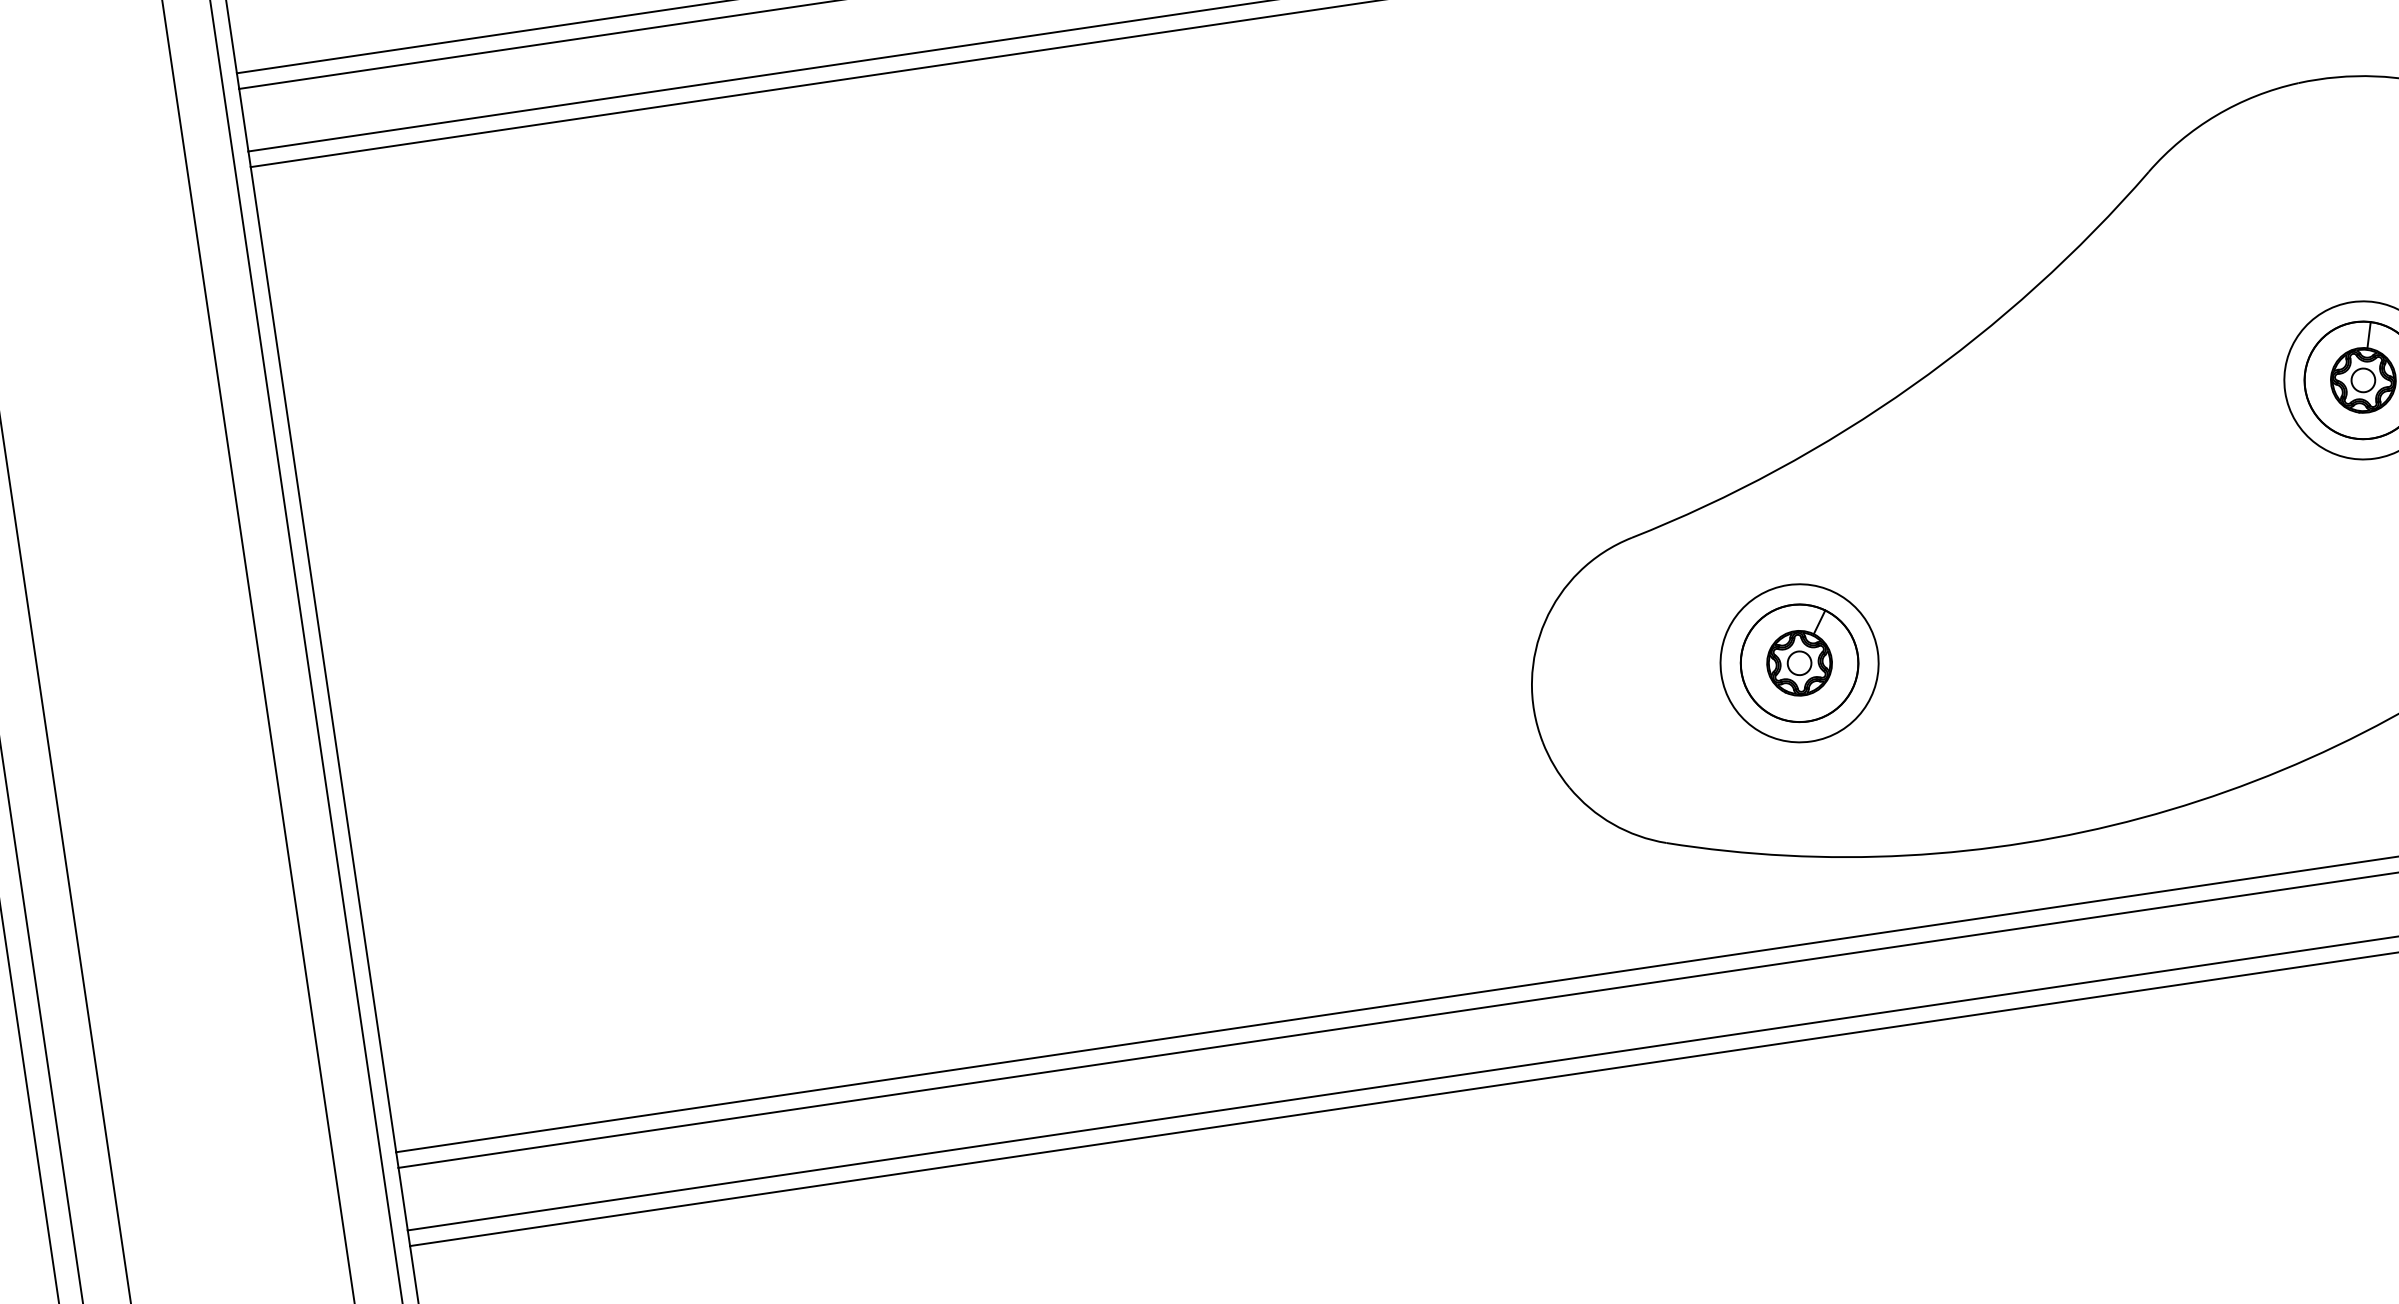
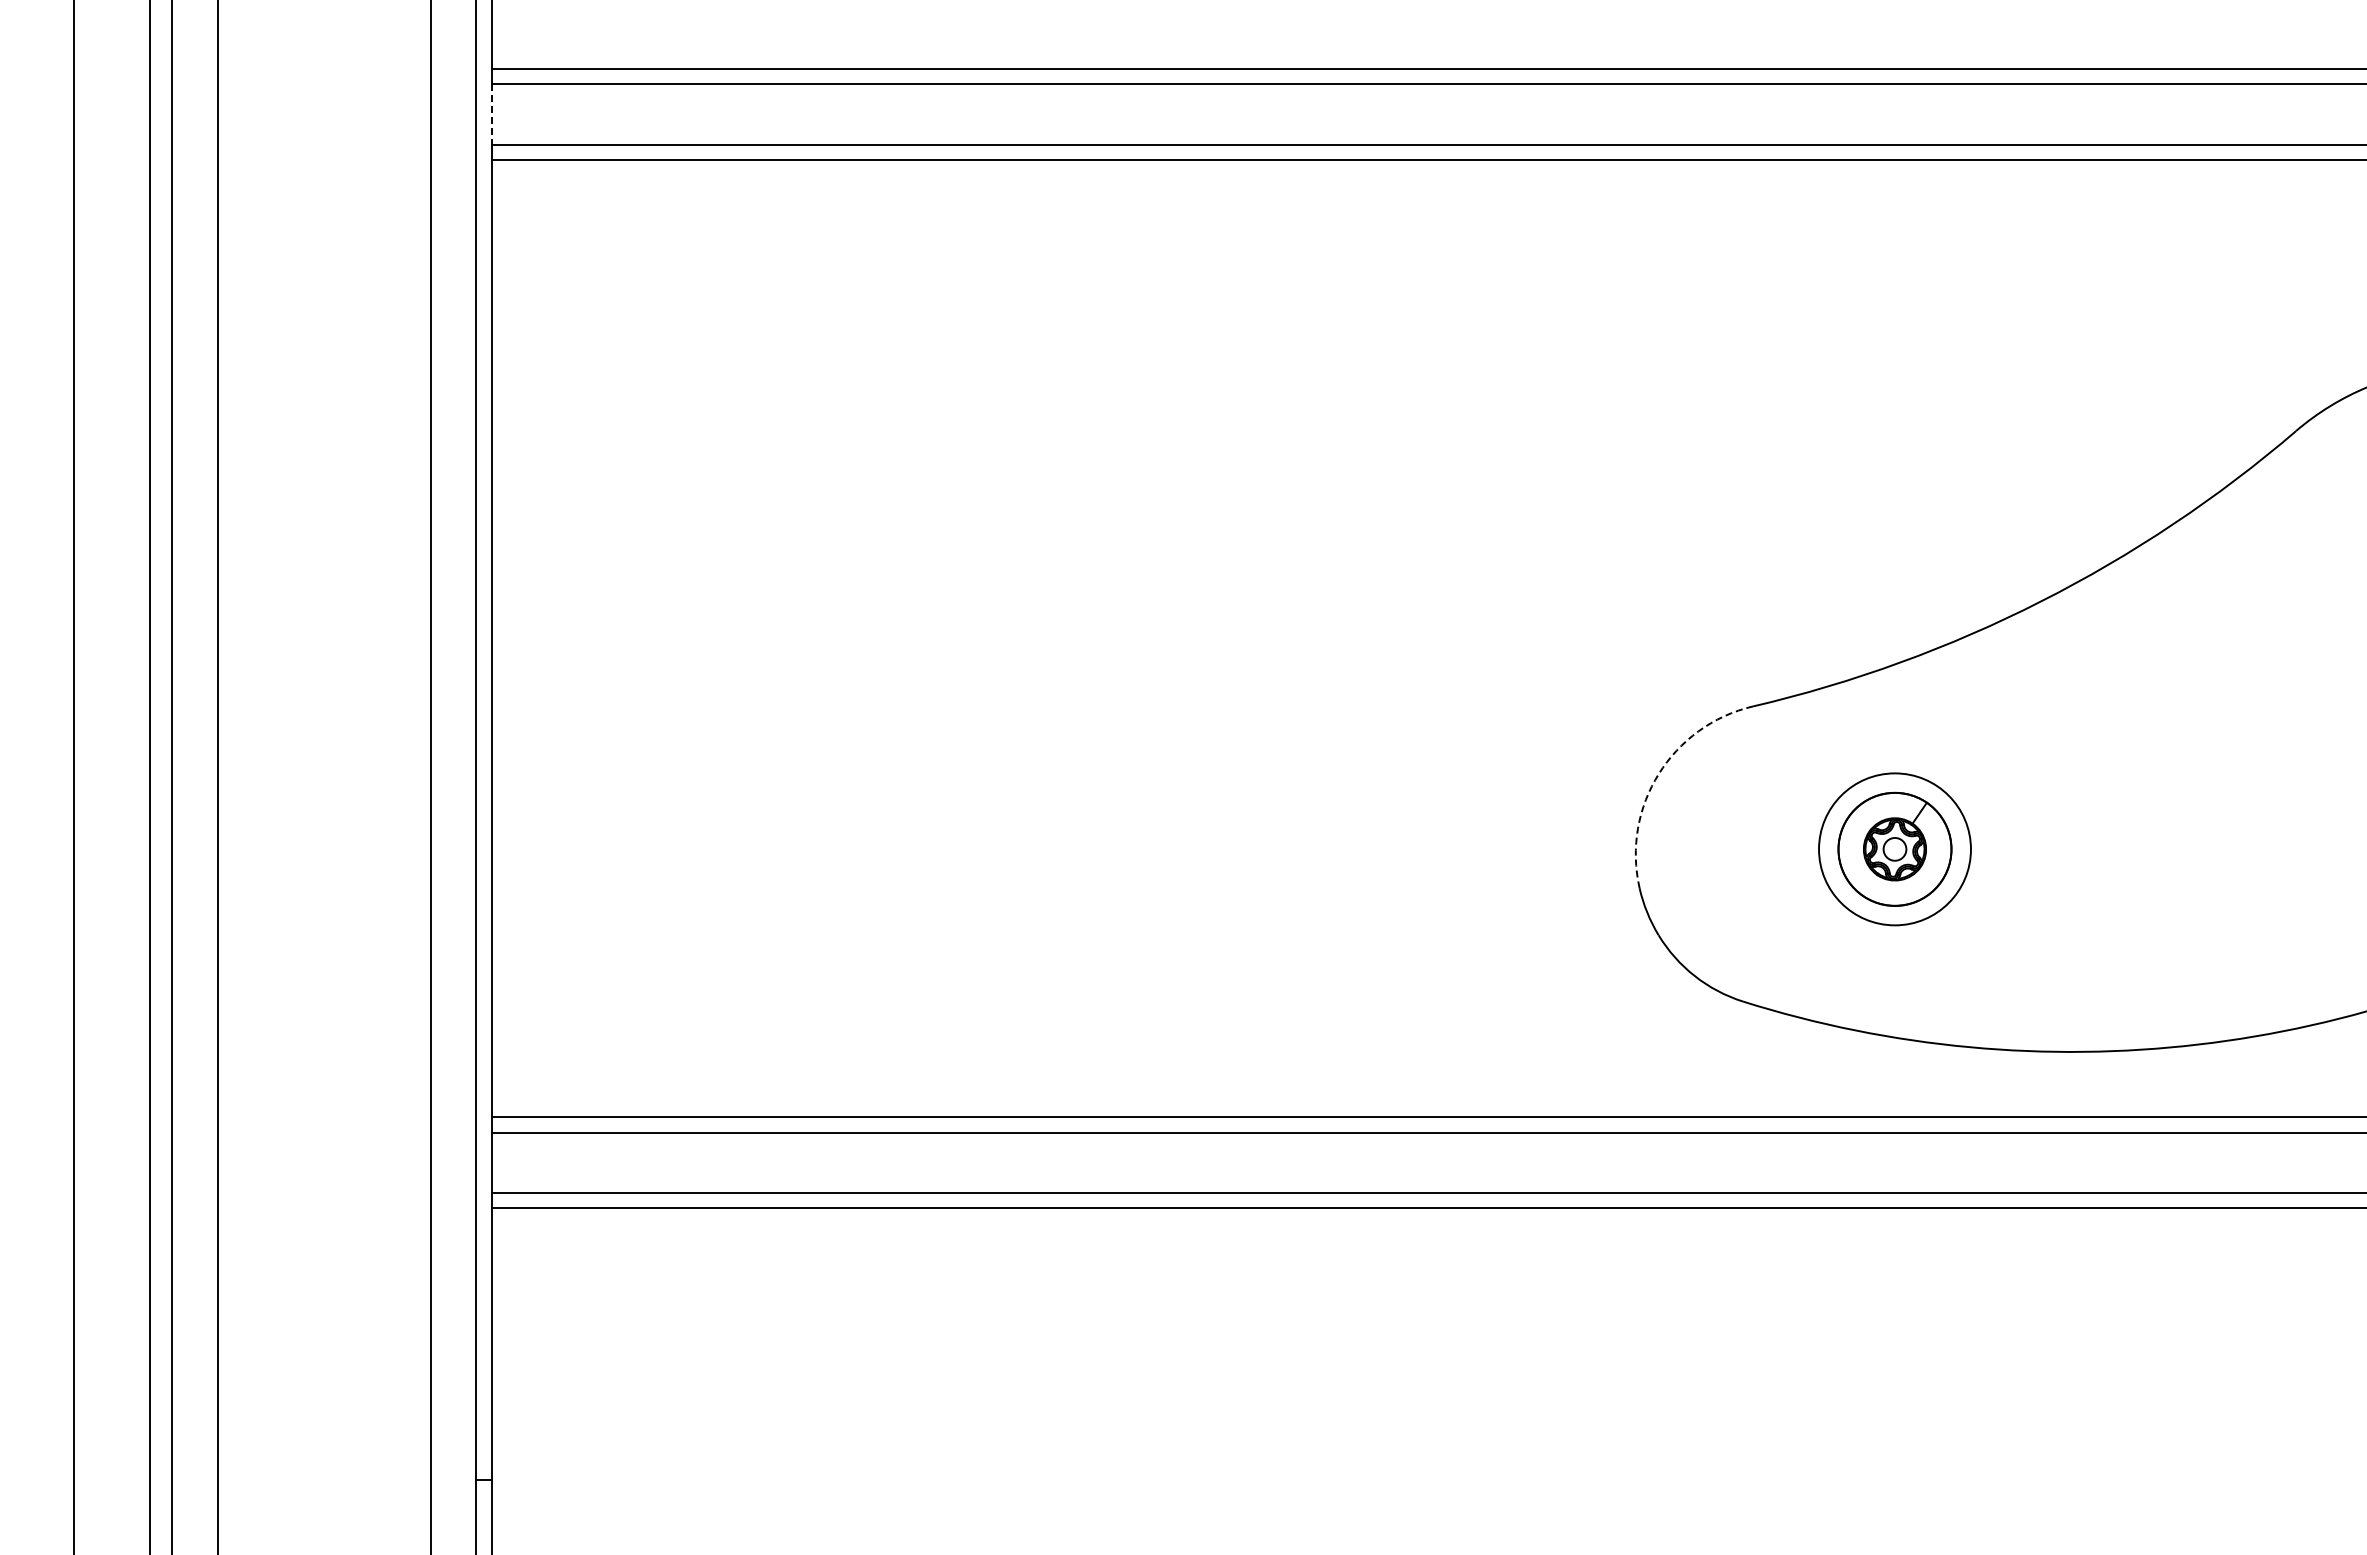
line: (243, 120) -> (491, 114), solid -> dashed
arc: (1544, 621) -> (1658, 773), solid -> dashed

